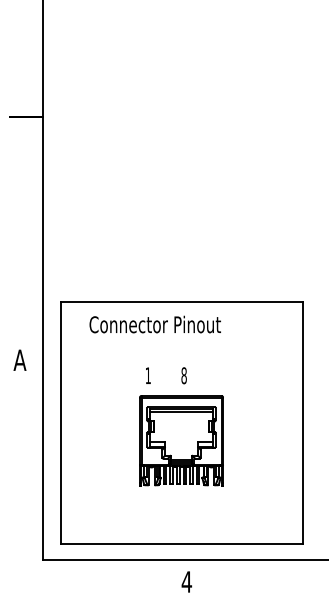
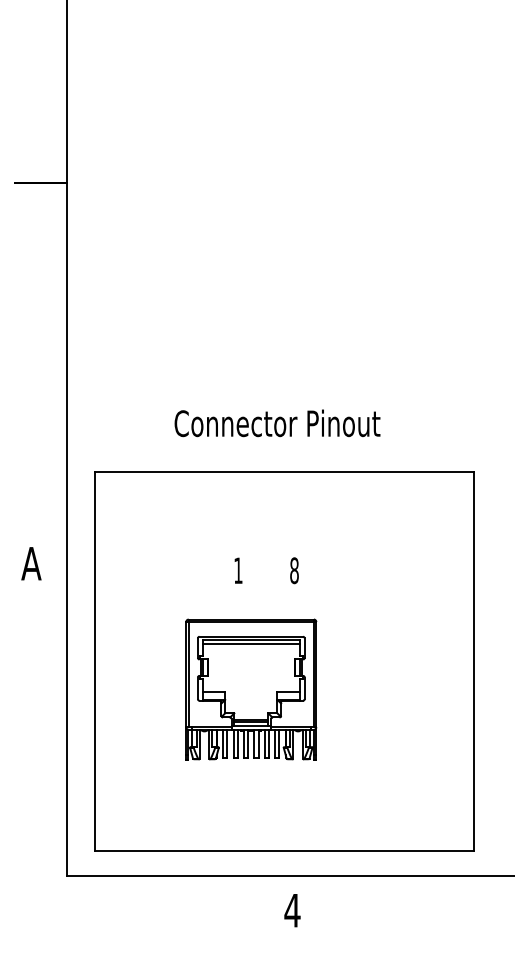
text: (154, 324) -> (276, 423), moved
text: (166, 375) -> (266, 570), moved
part: (181, 440) -> (251, 689), moved

